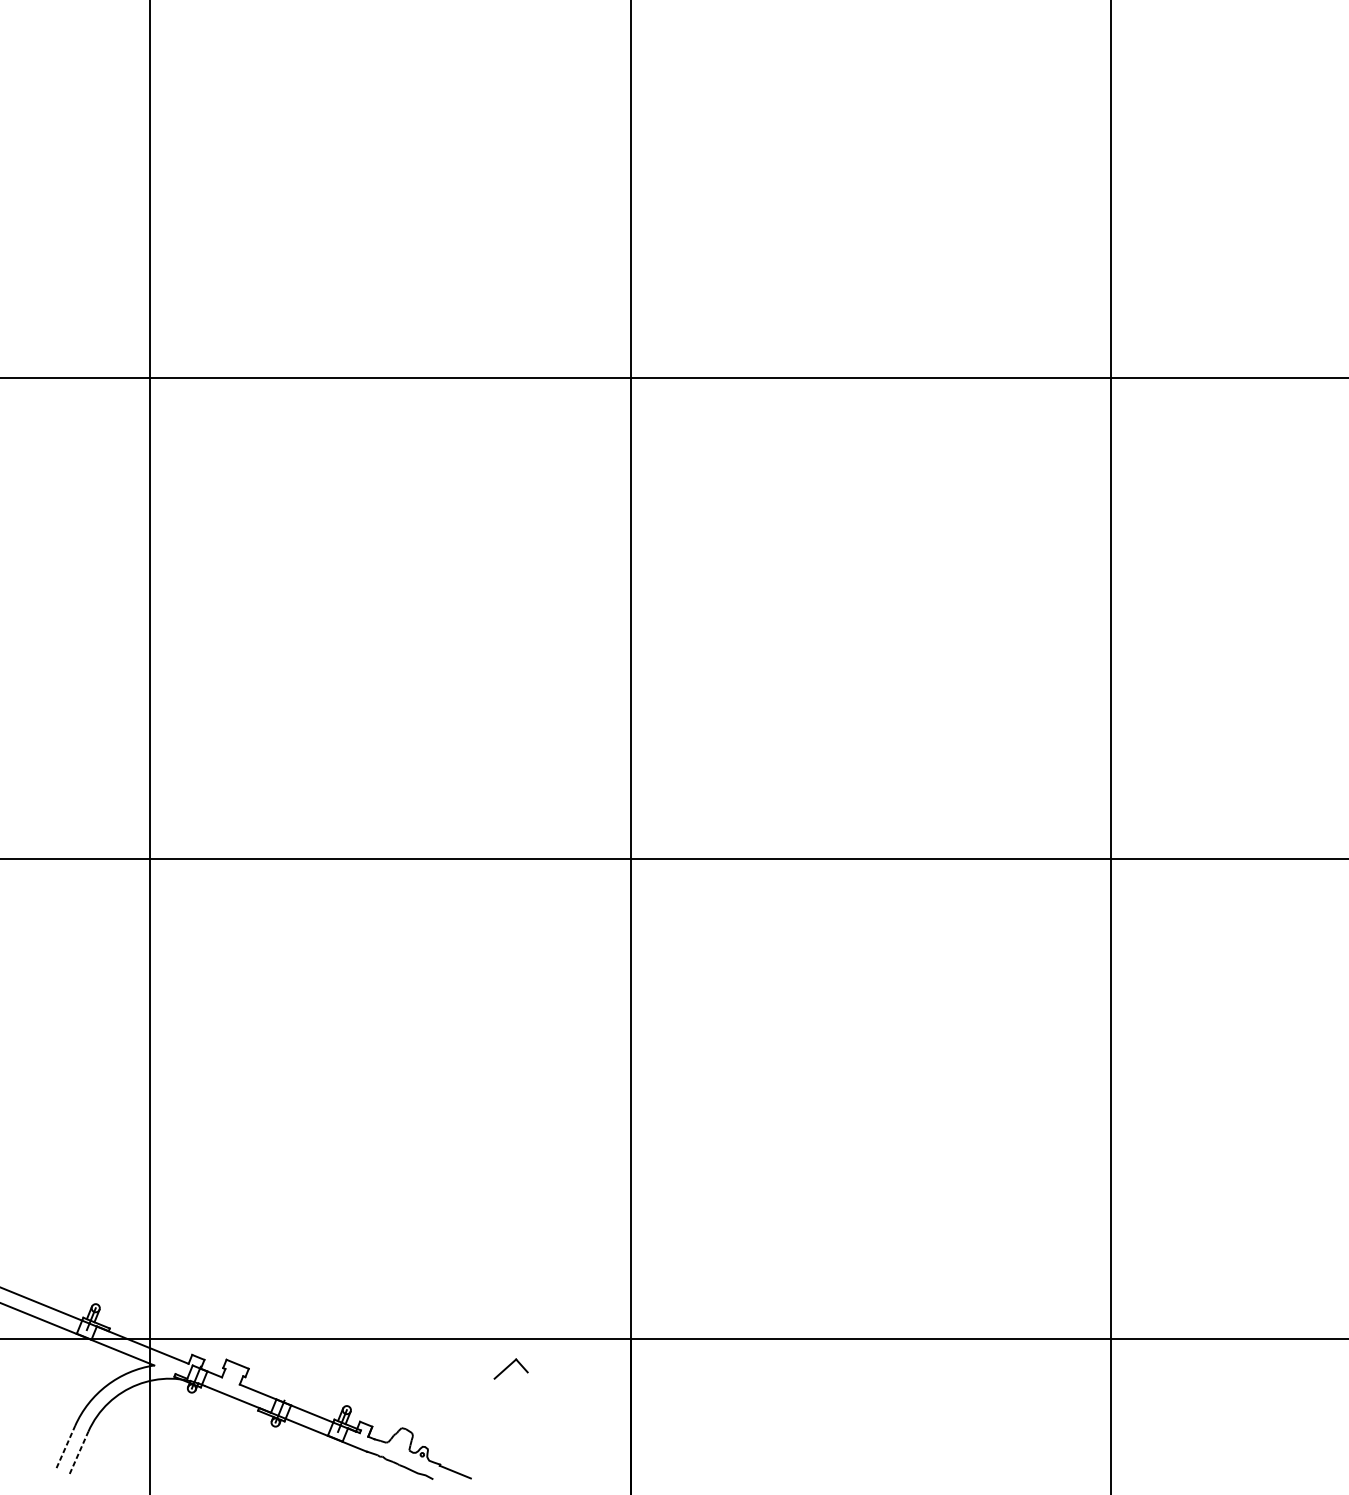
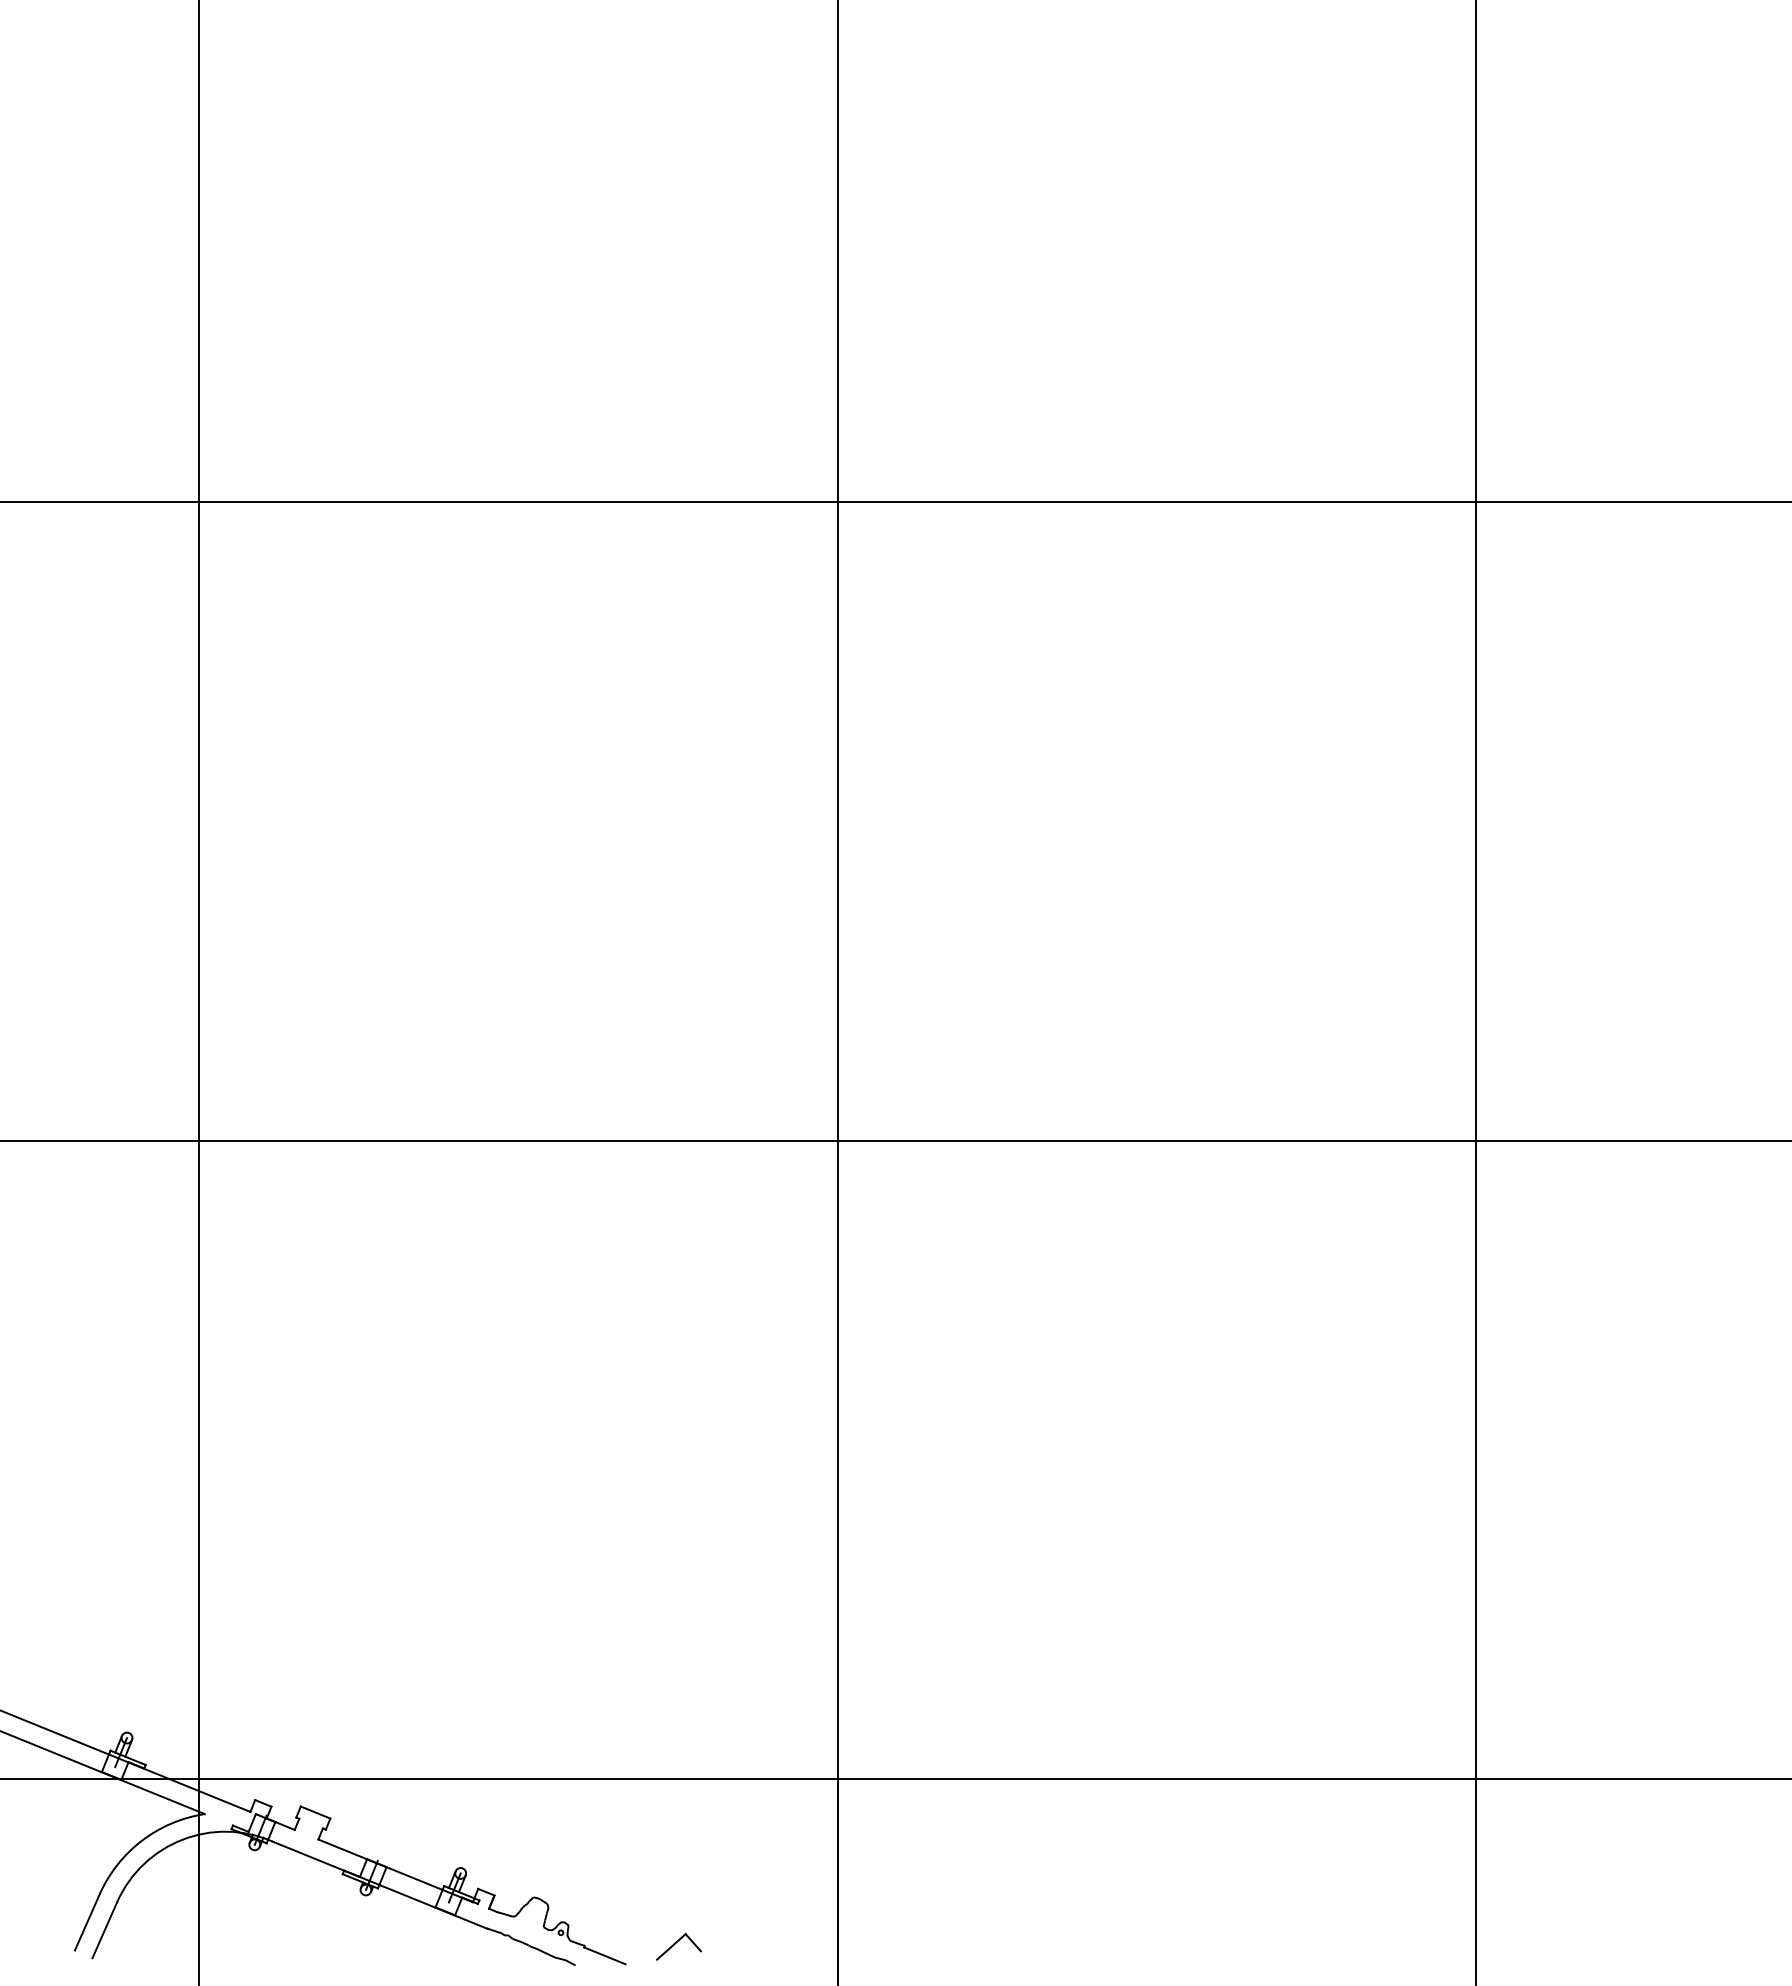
part: (510, 1368) -> (678, 1946), moved
line: (66, 1447) -> (87, 1922), dashed -> solid
line: (78, 1453) -> (104, 1930), dashed -> solid

